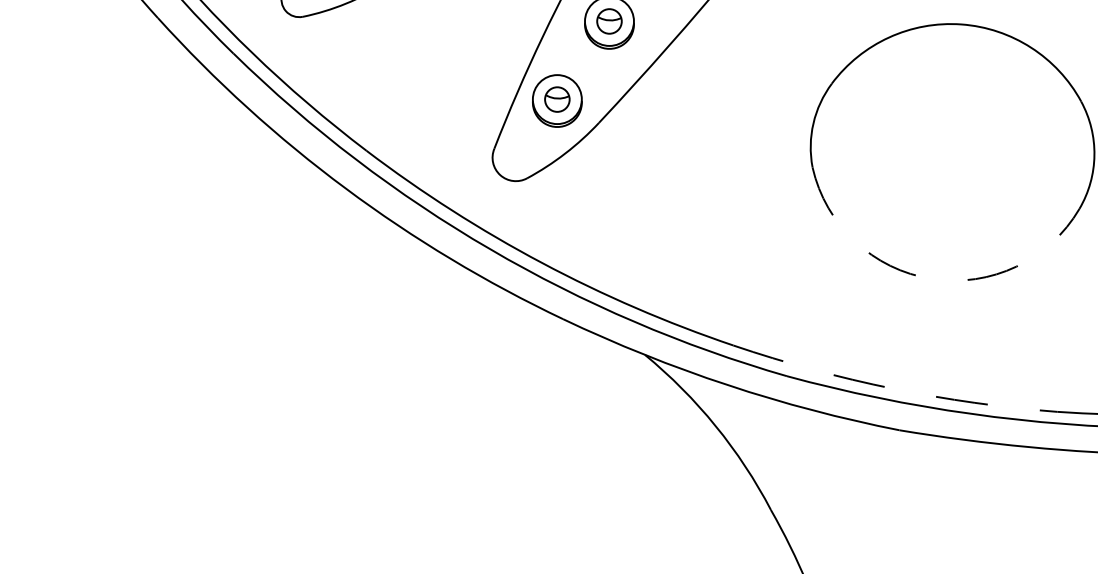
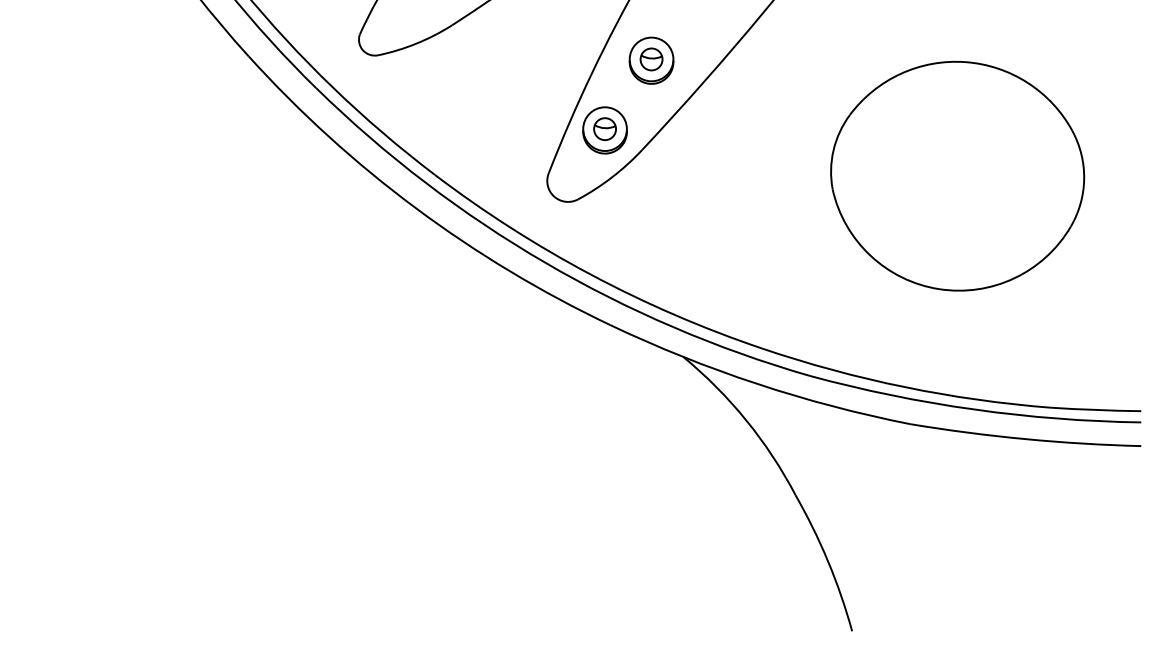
arc: (932, 279) -> (939, 289), dashed -> solid
arc: (893, 389) -> (904, 387), dashed -> solid

